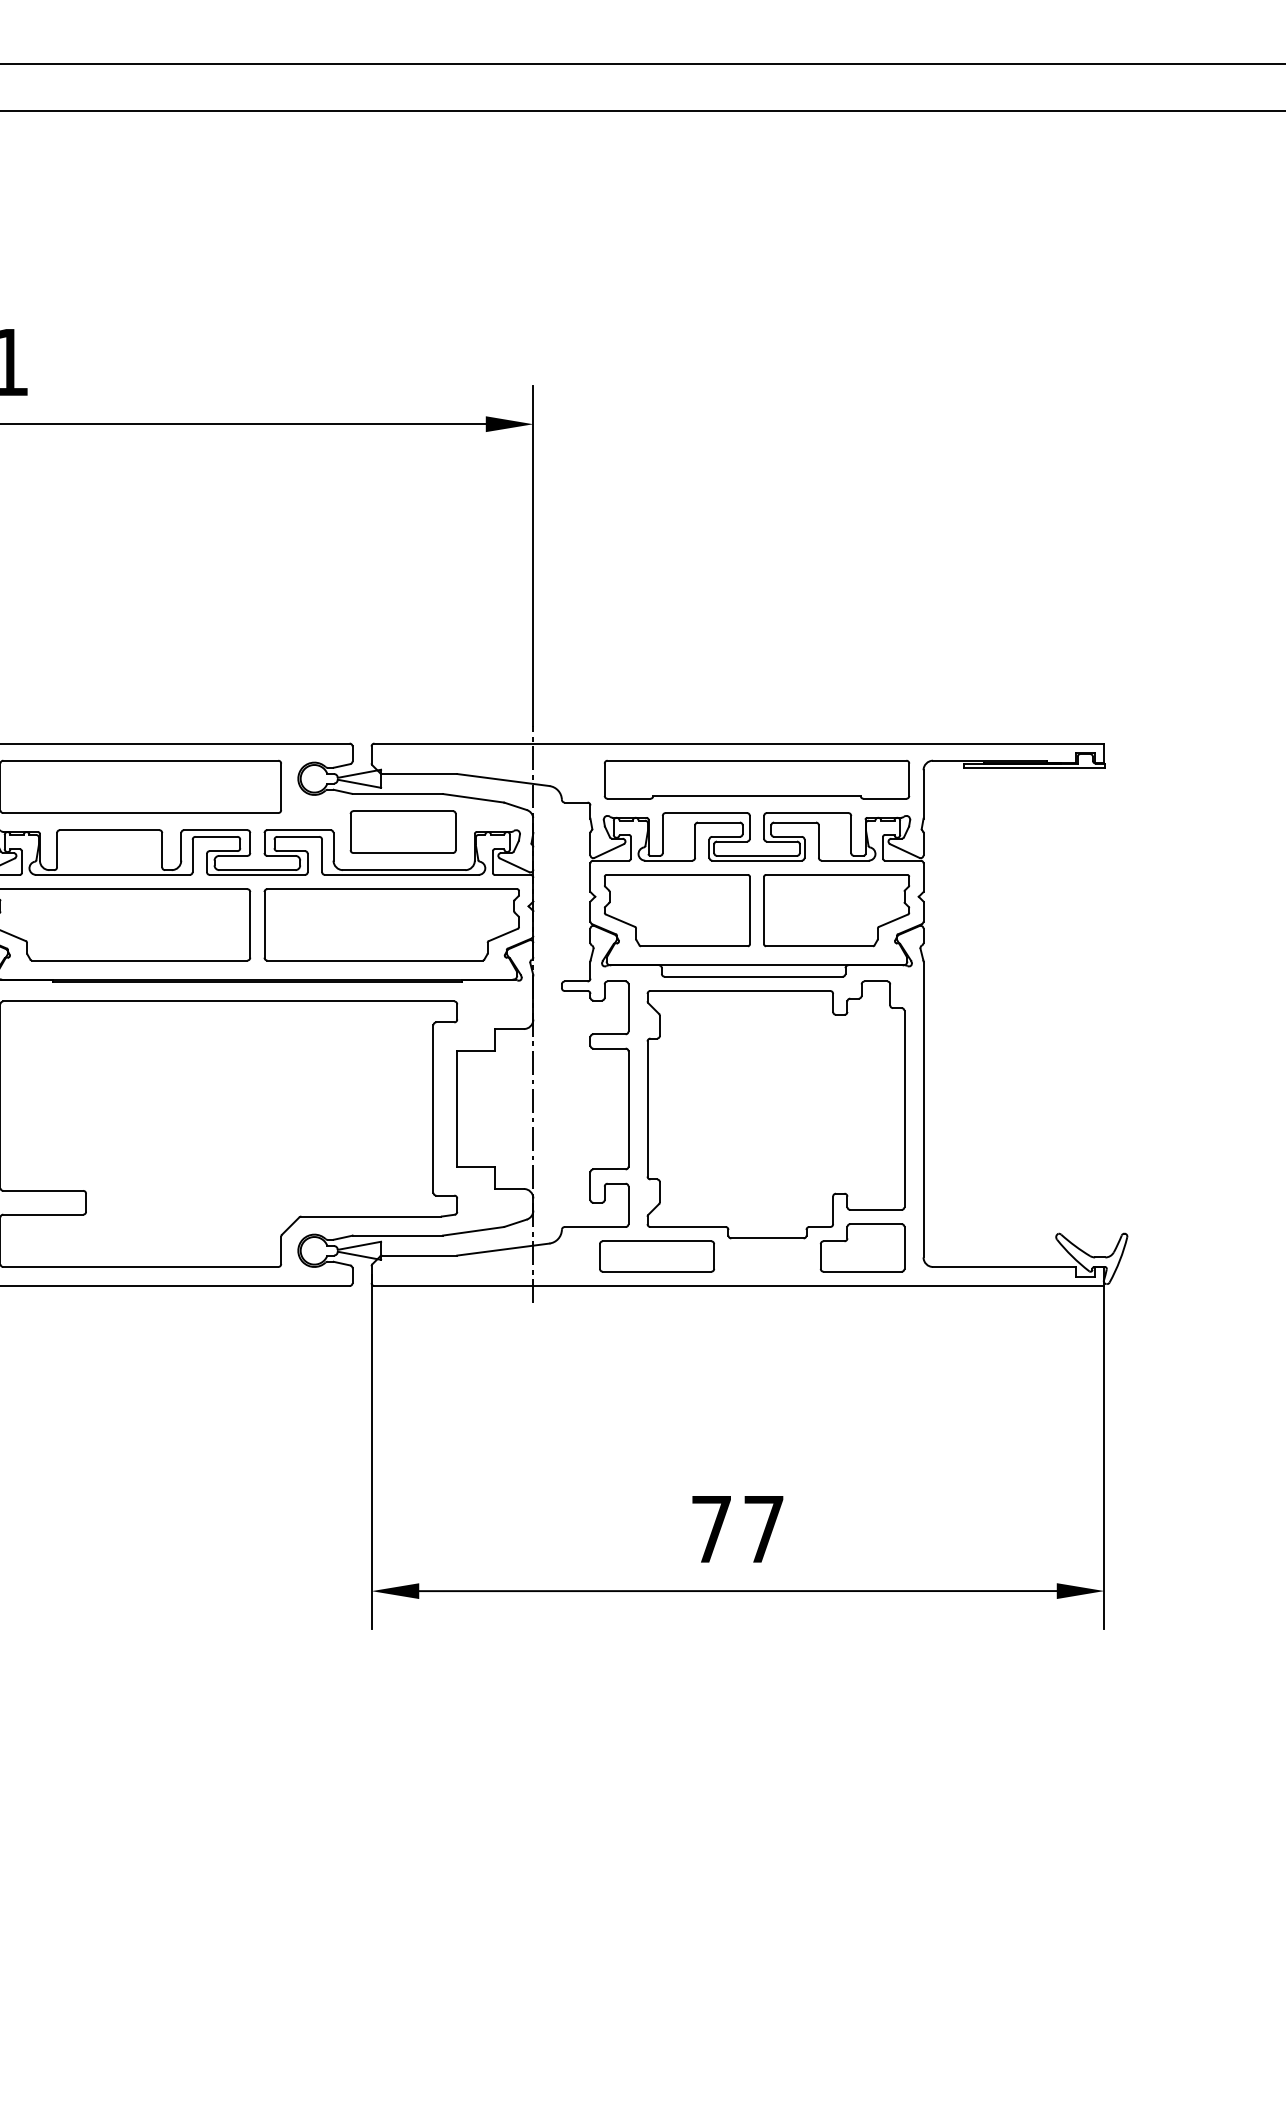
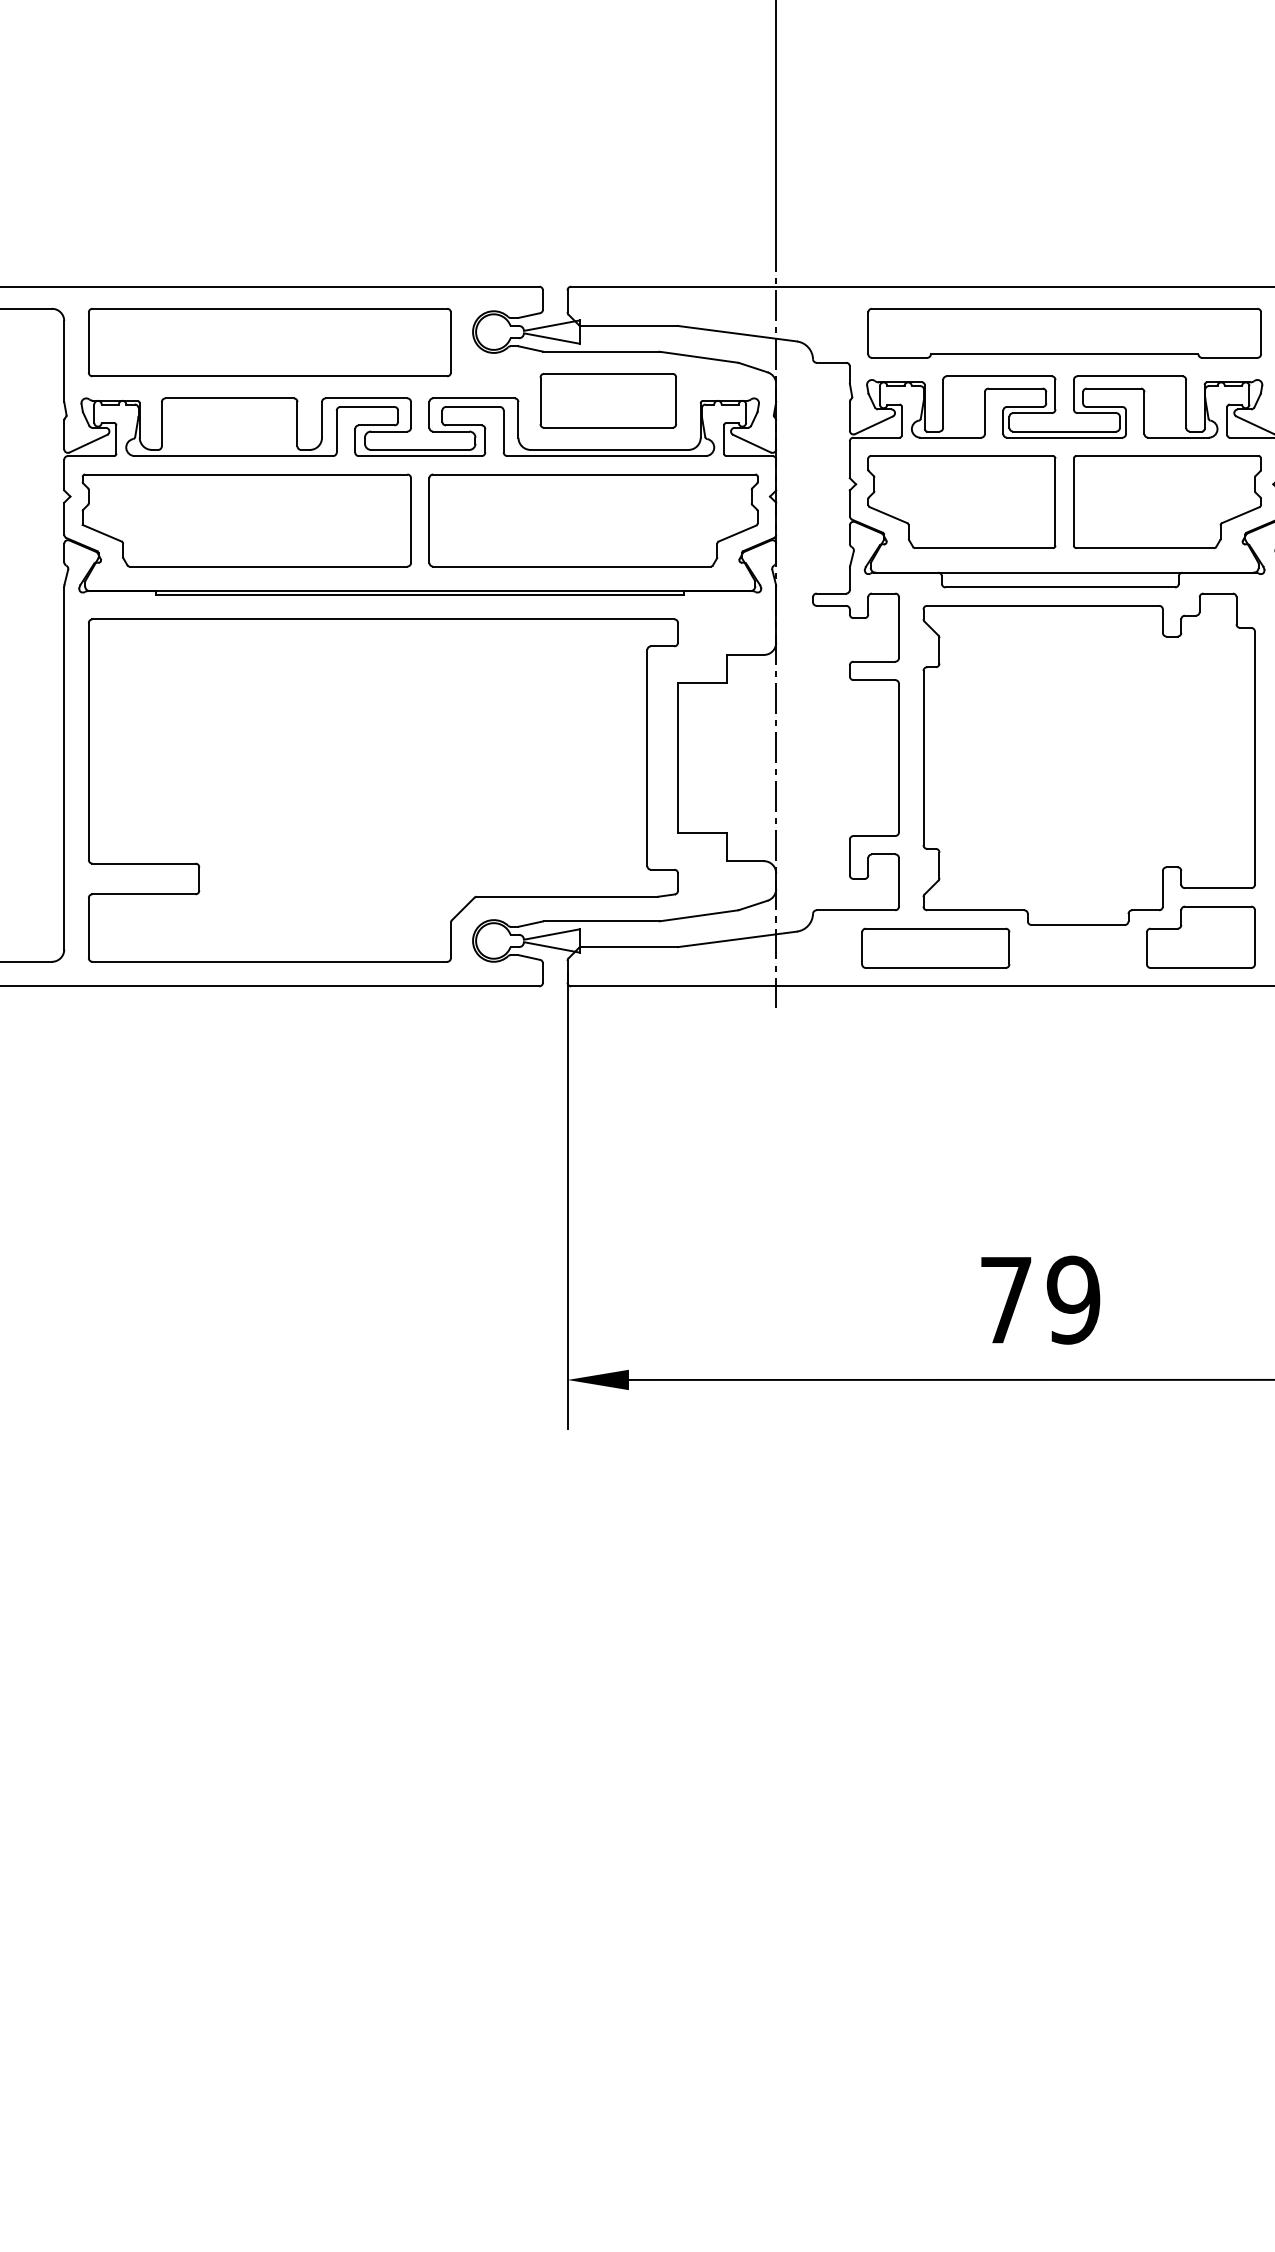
text: (763, 1528) -> (1073, 1299), 77 -> 79

